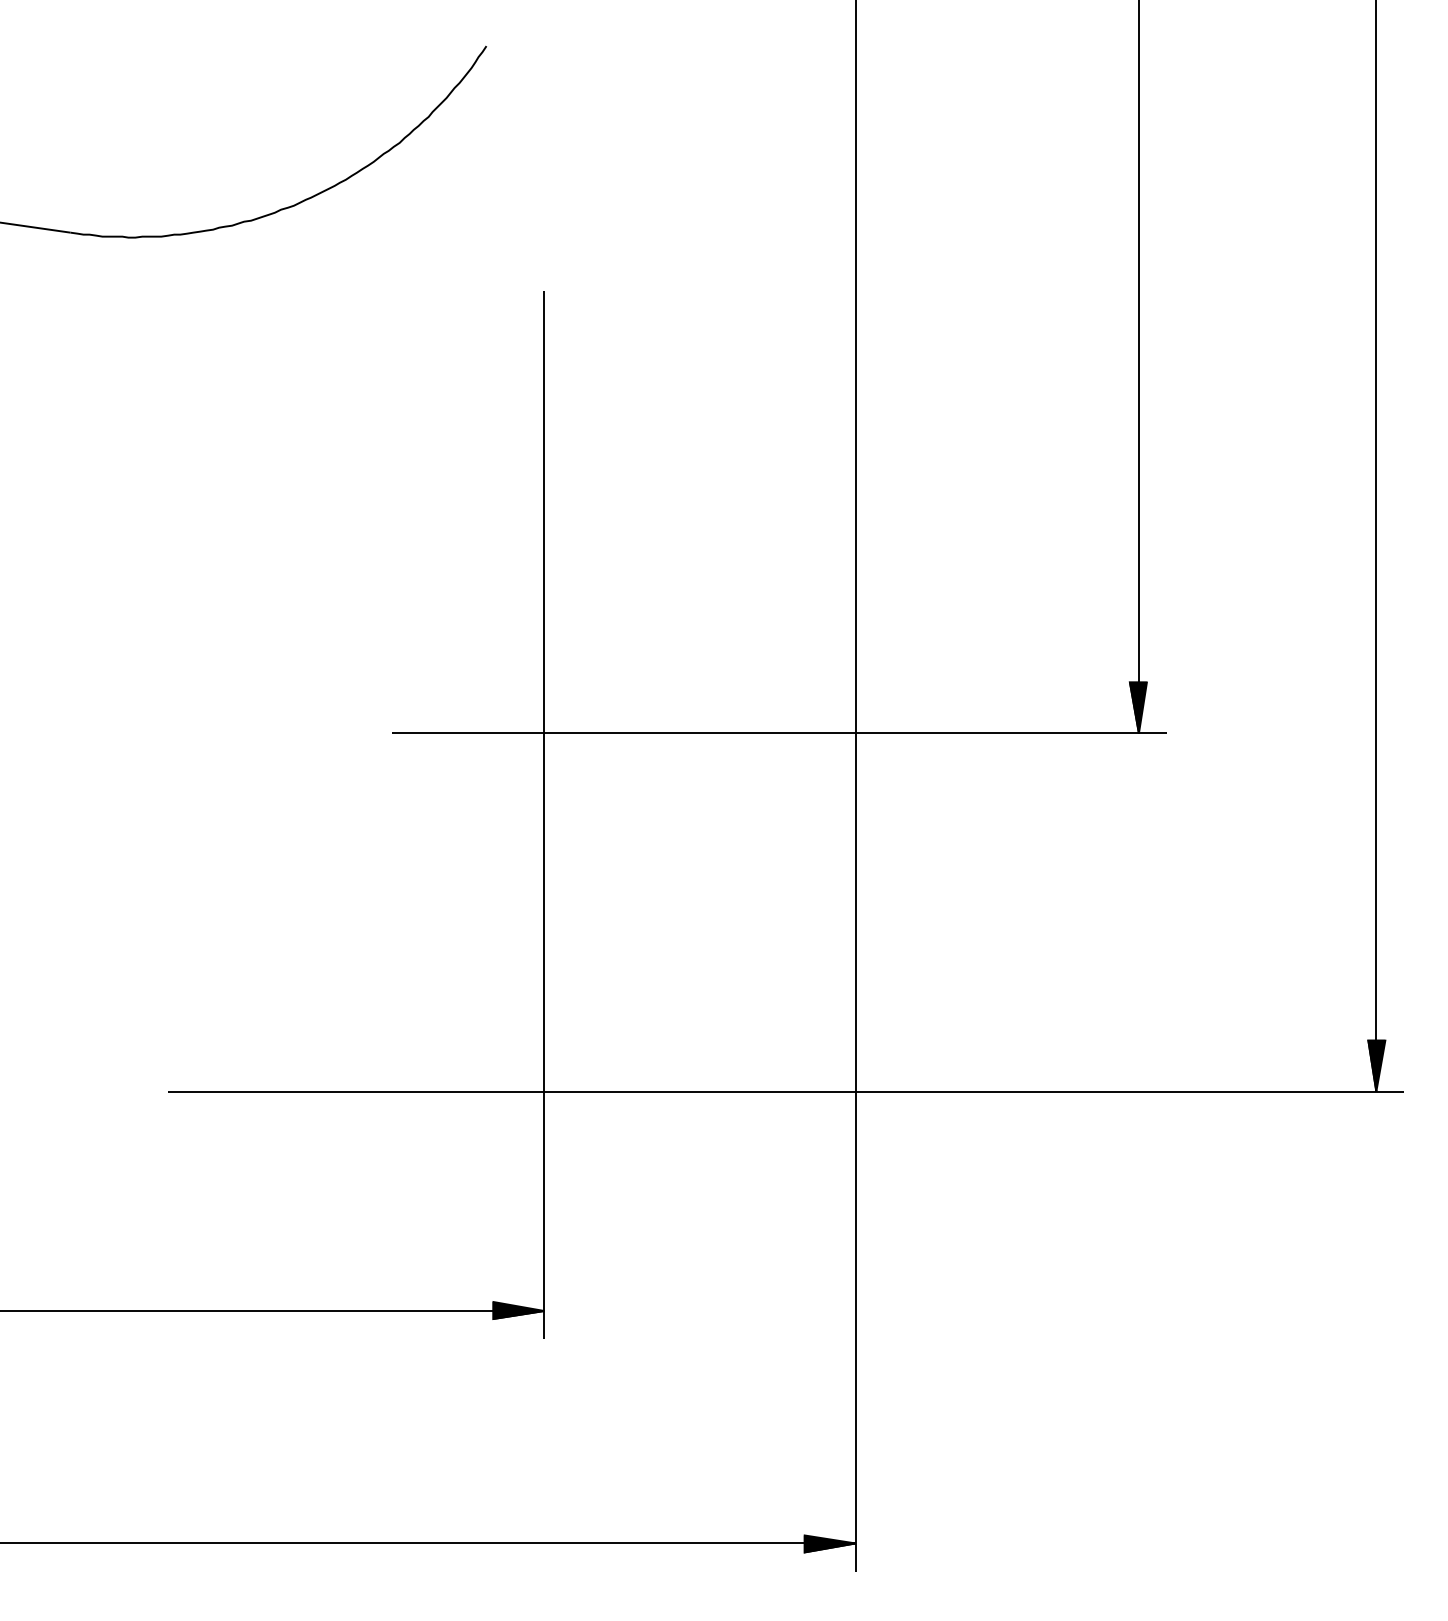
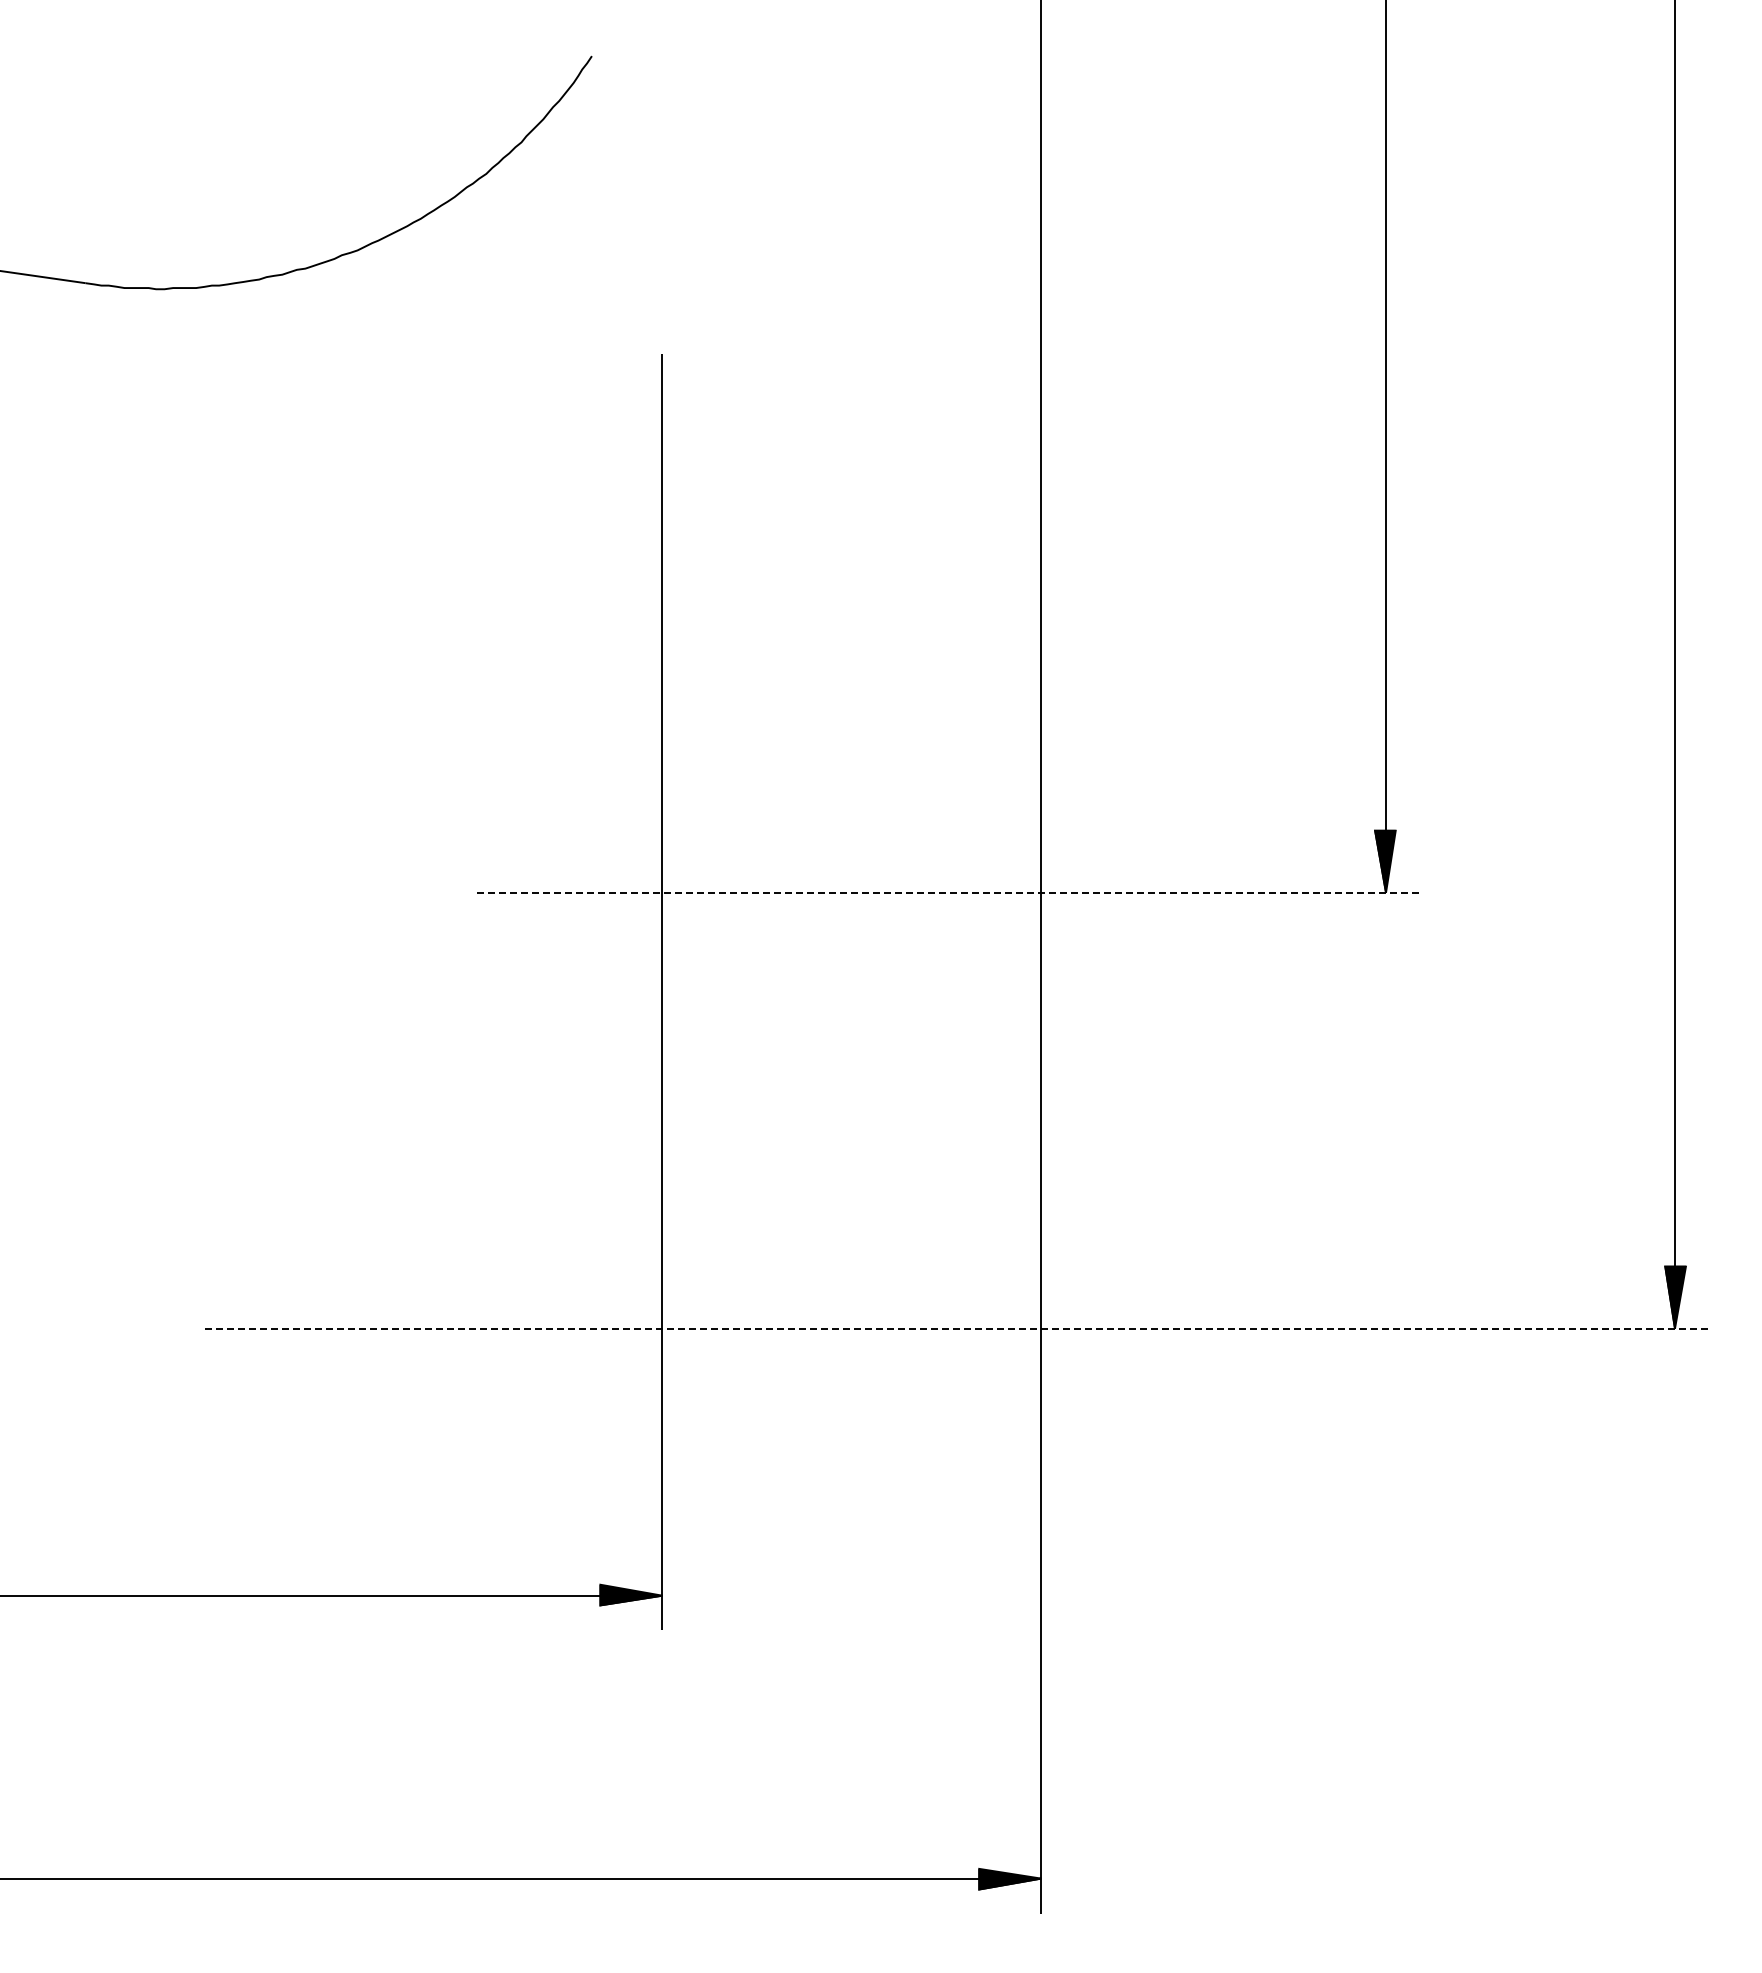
line: (779, 733) -> (948, 892), solid -> dashed
line: (786, 1091) -> (957, 1328), solid -> dashed

